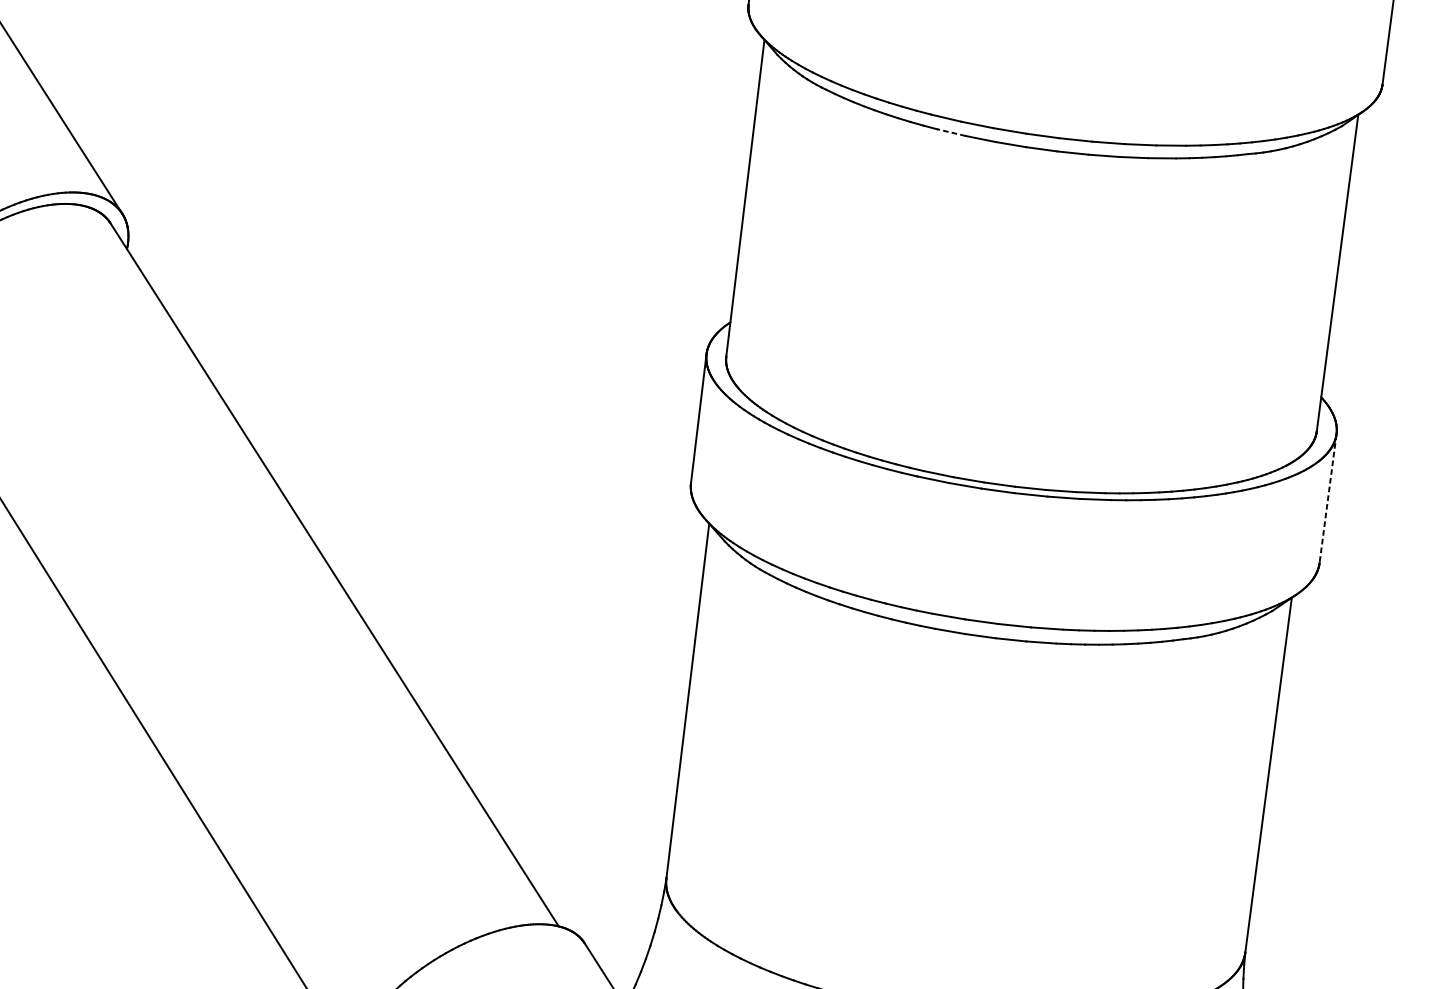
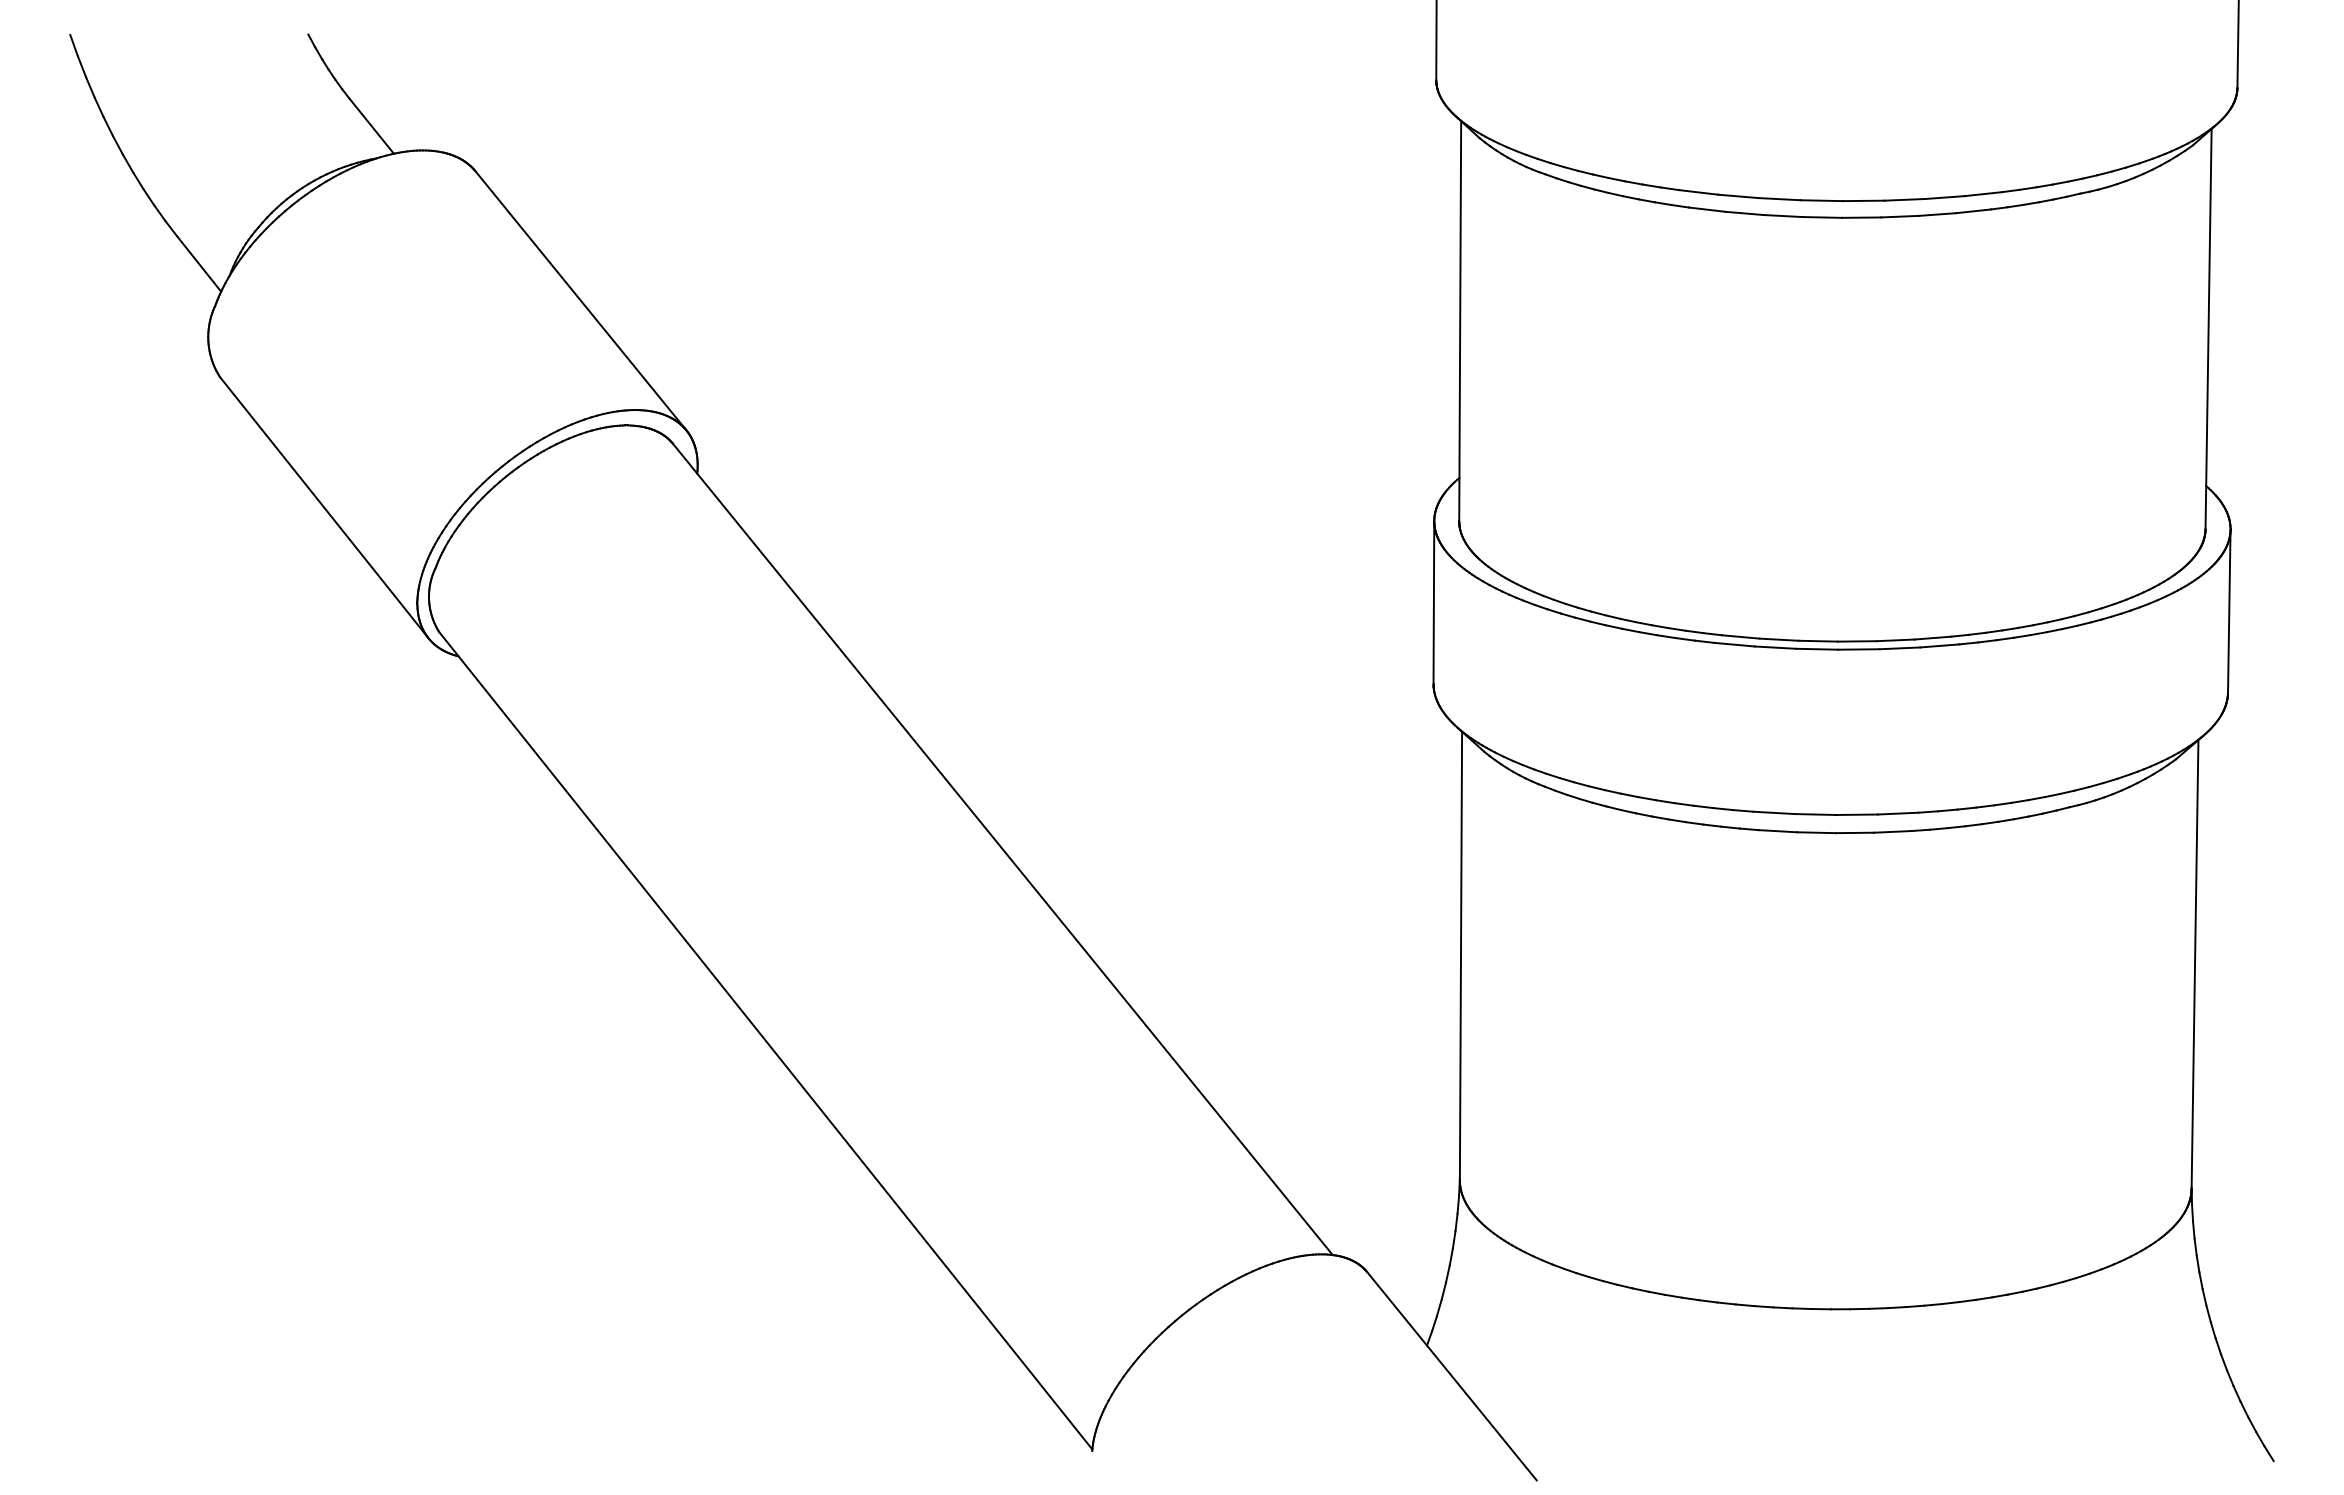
line: (950, 132) -> (1706, 209), dashed -> solid
line: (1328, 498) -> (2229, 611), dashed -> solid

